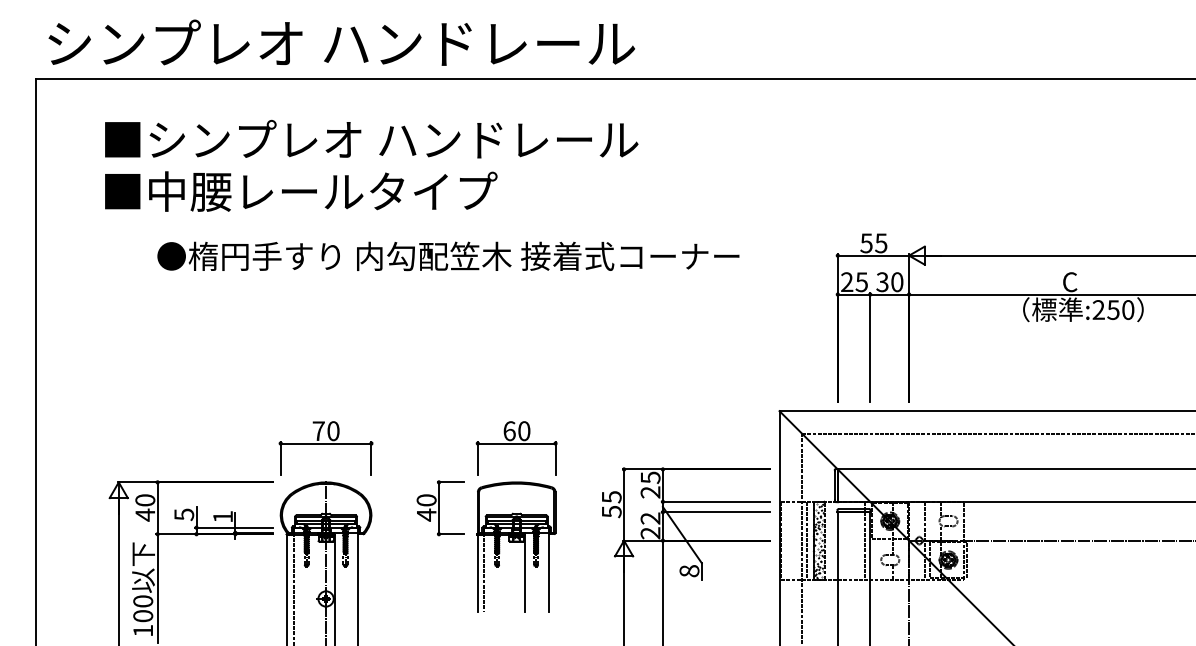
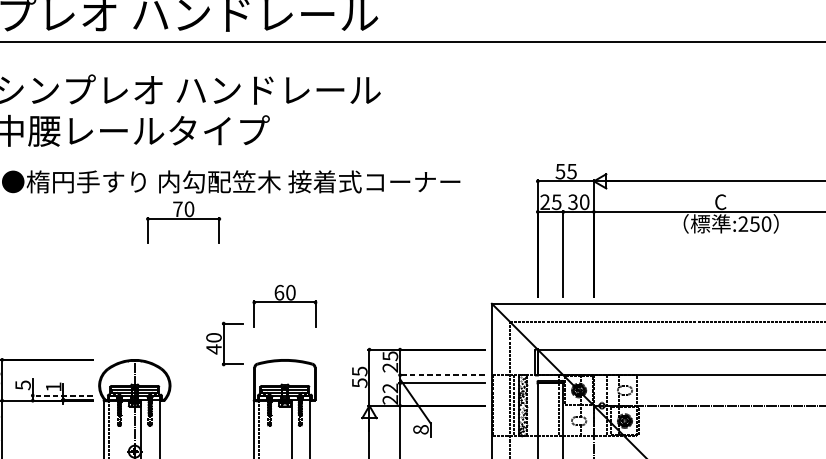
part: (325, 448) -> (183, 222), moved
part: (516, 448) -> (284, 306), moved
line: (715, 501) -> (441, 374), solid -> dashed
part: (440, 508) -> (224, 344), moved
line: (234, 527) -> (62, 395), solid -> dashed

